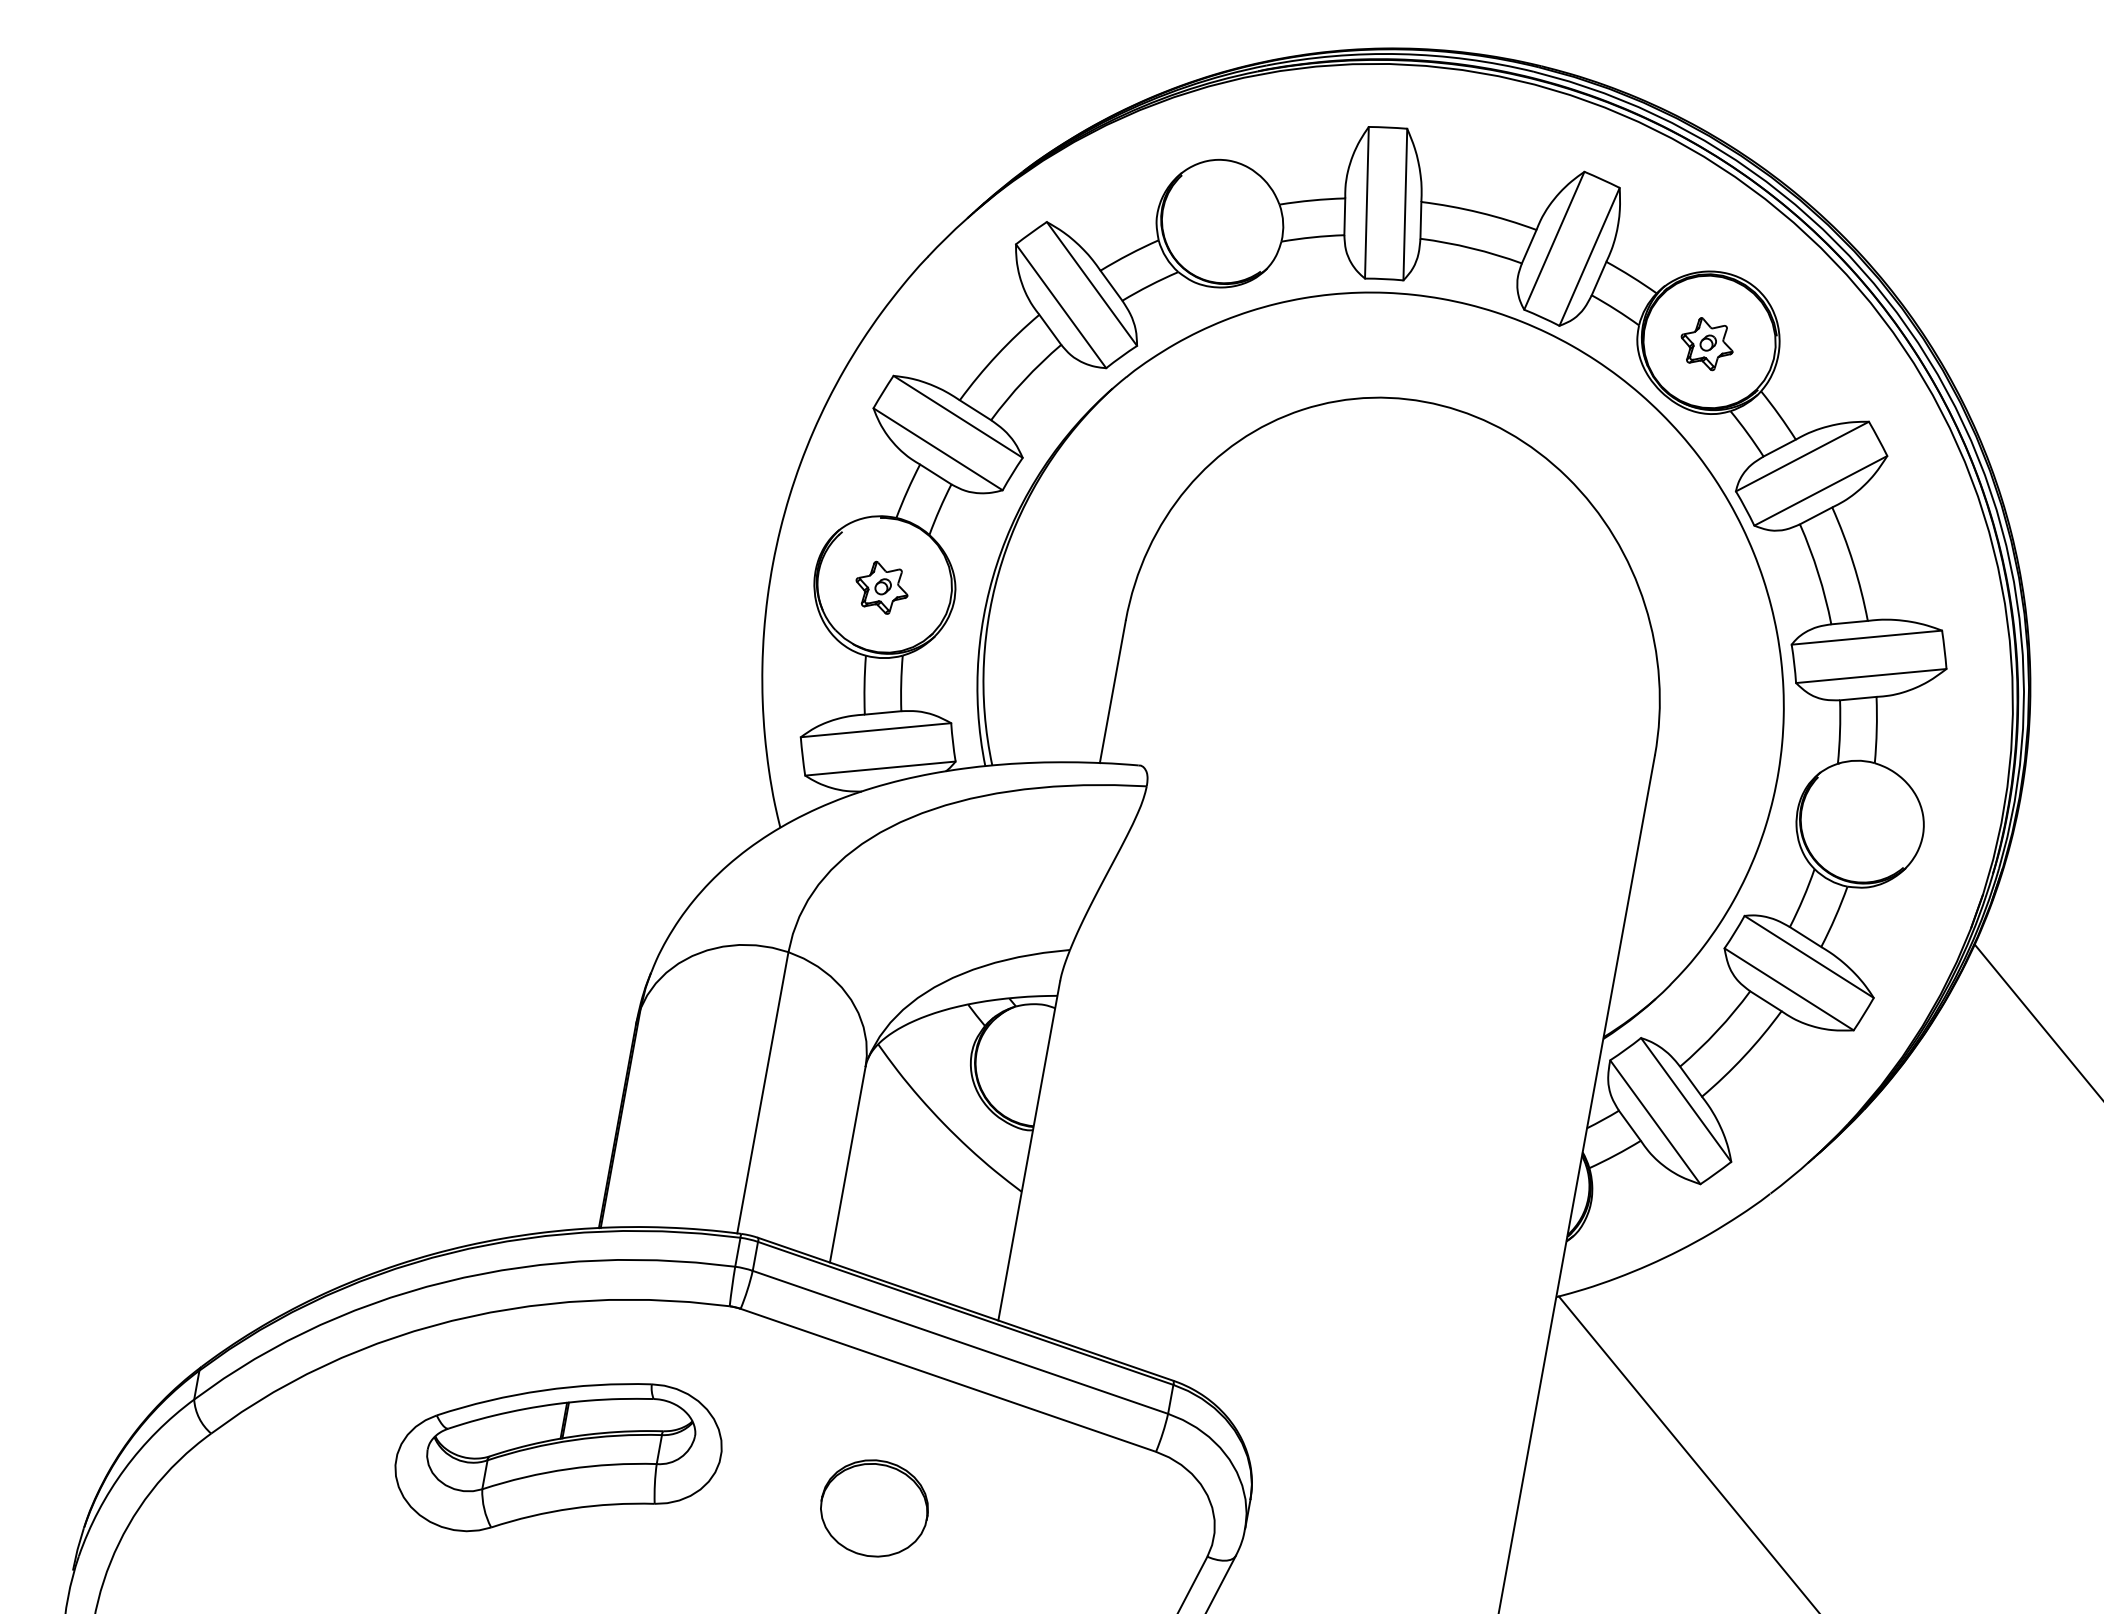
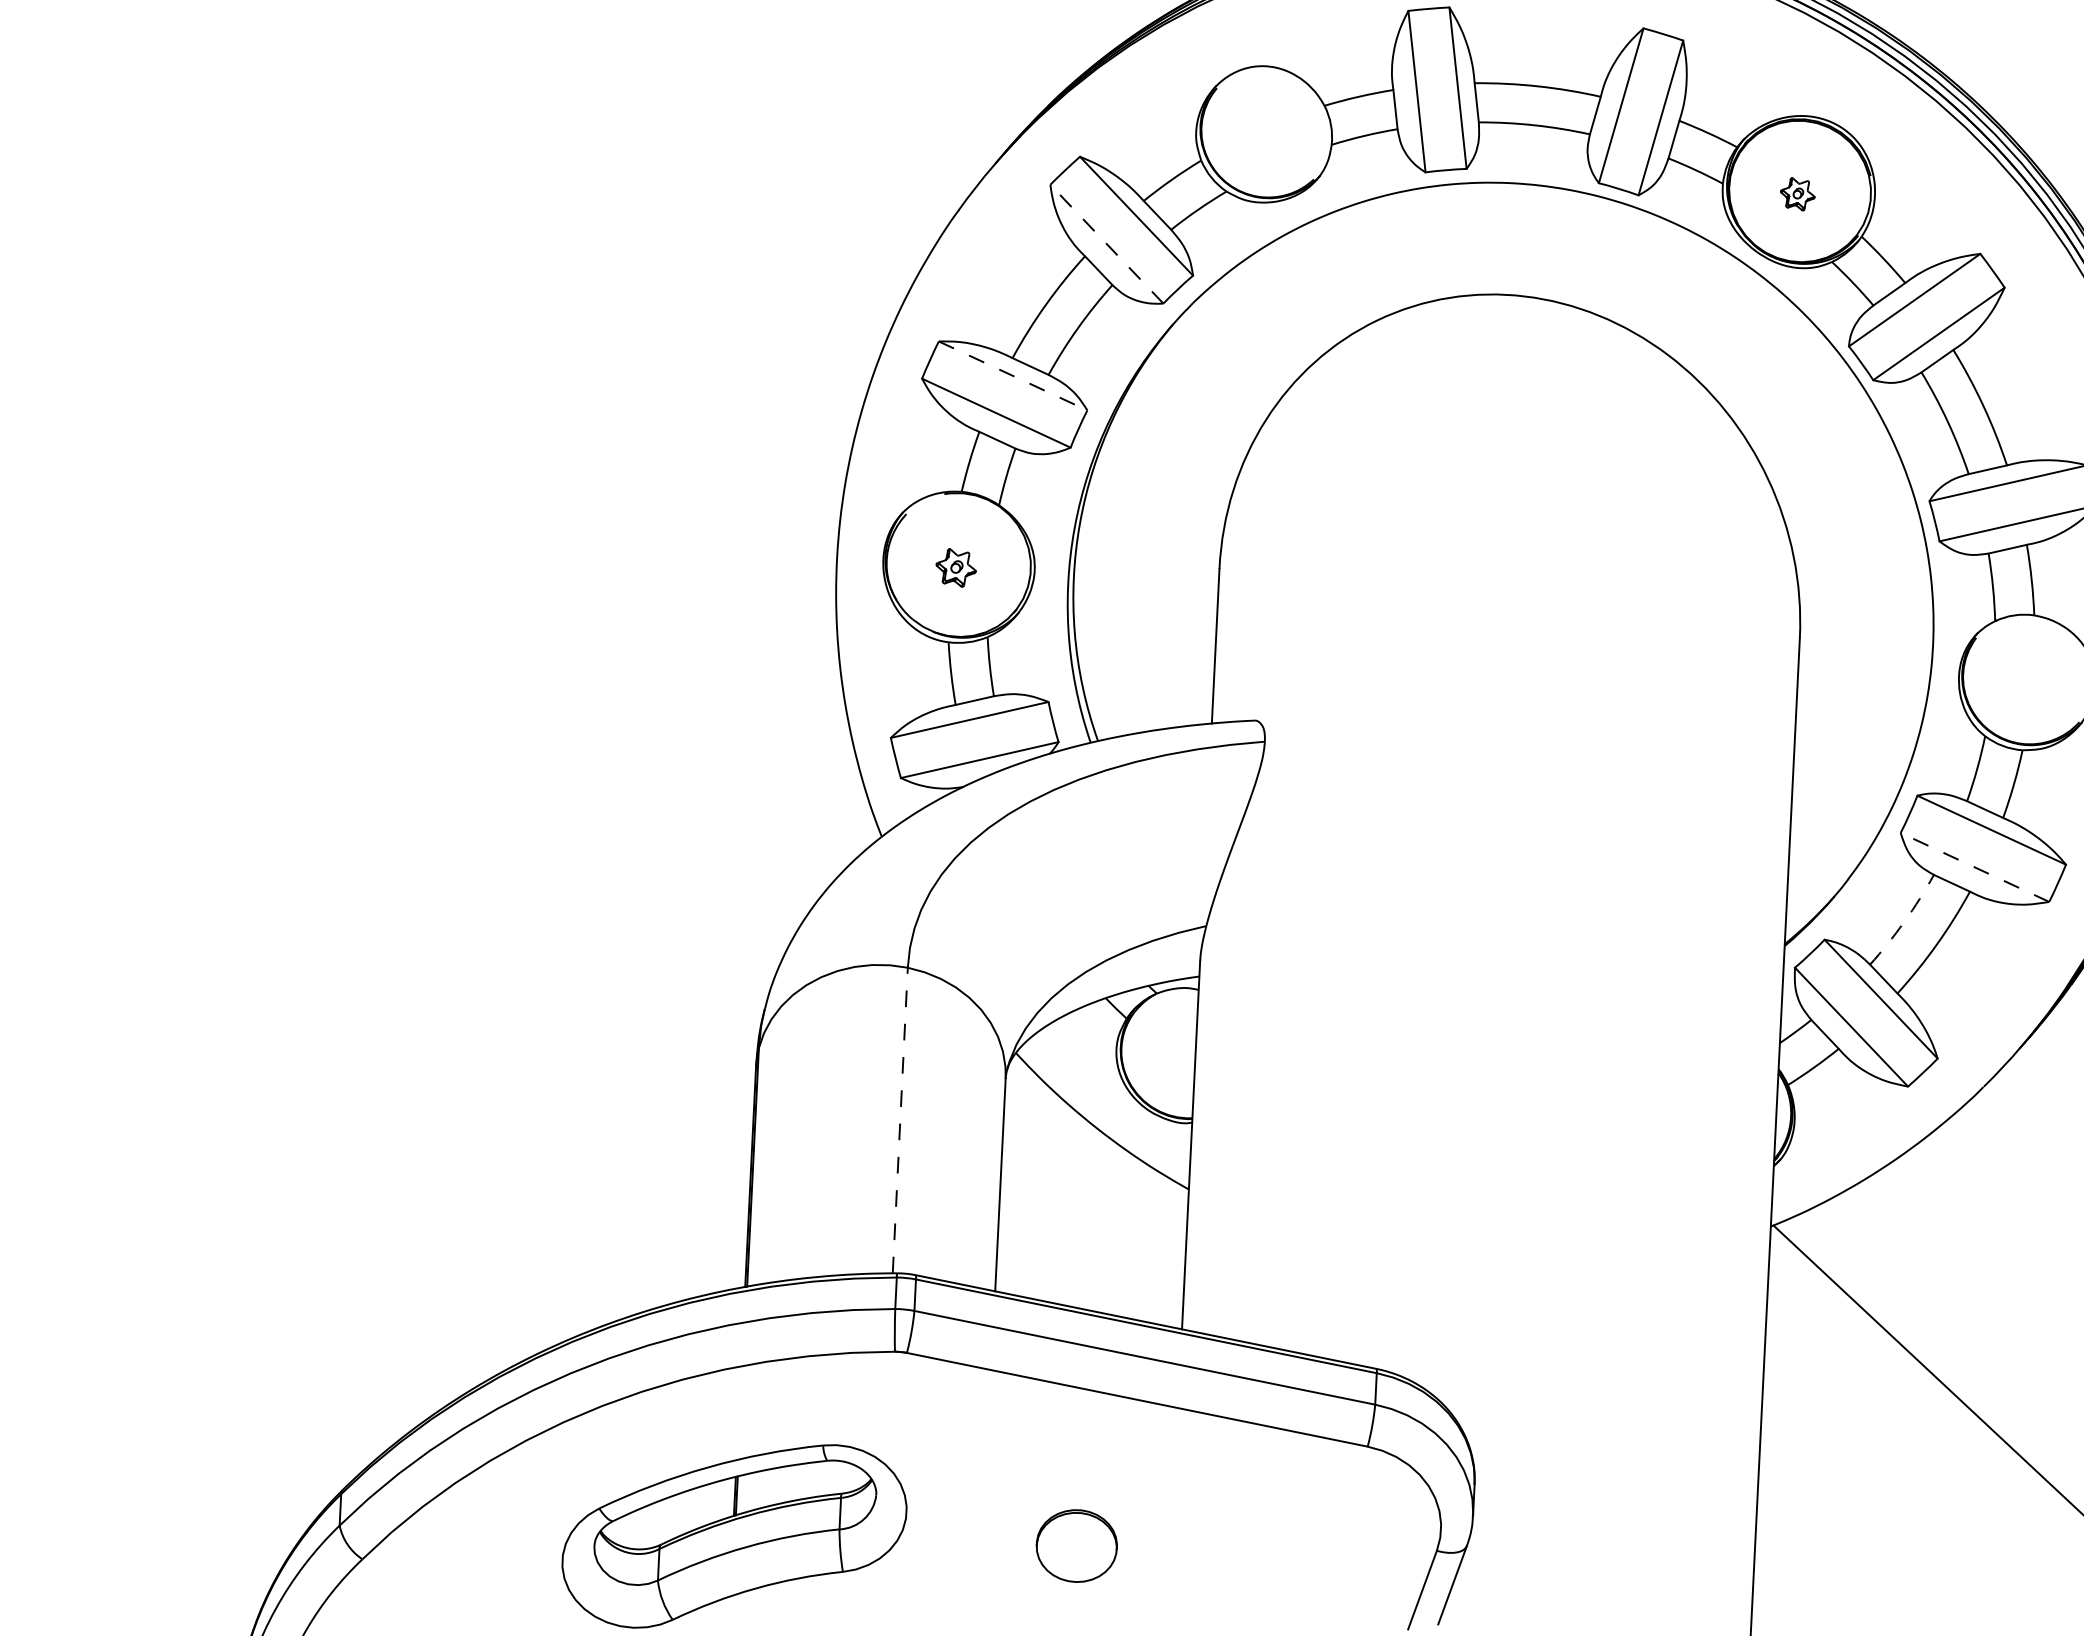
line: (1061, 306) -> (1107, 244), solid -> dashed
part: (1706, 344) -> (1797, 194), size x0.6
line: (958, 416) -> (1013, 375), solid -> dashed
part: (881, 587) -> (955, 567), size x0.7
line: (1789, 989) -> (1975, 867), solid -> dashed
arc: (1717, 1030) -> (1904, 921), solid -> dashed
line: (762, 1092) -> (899, 1120), solid -> dashed
part: (874, 1508) -> (1076, 1546), size x0.7

